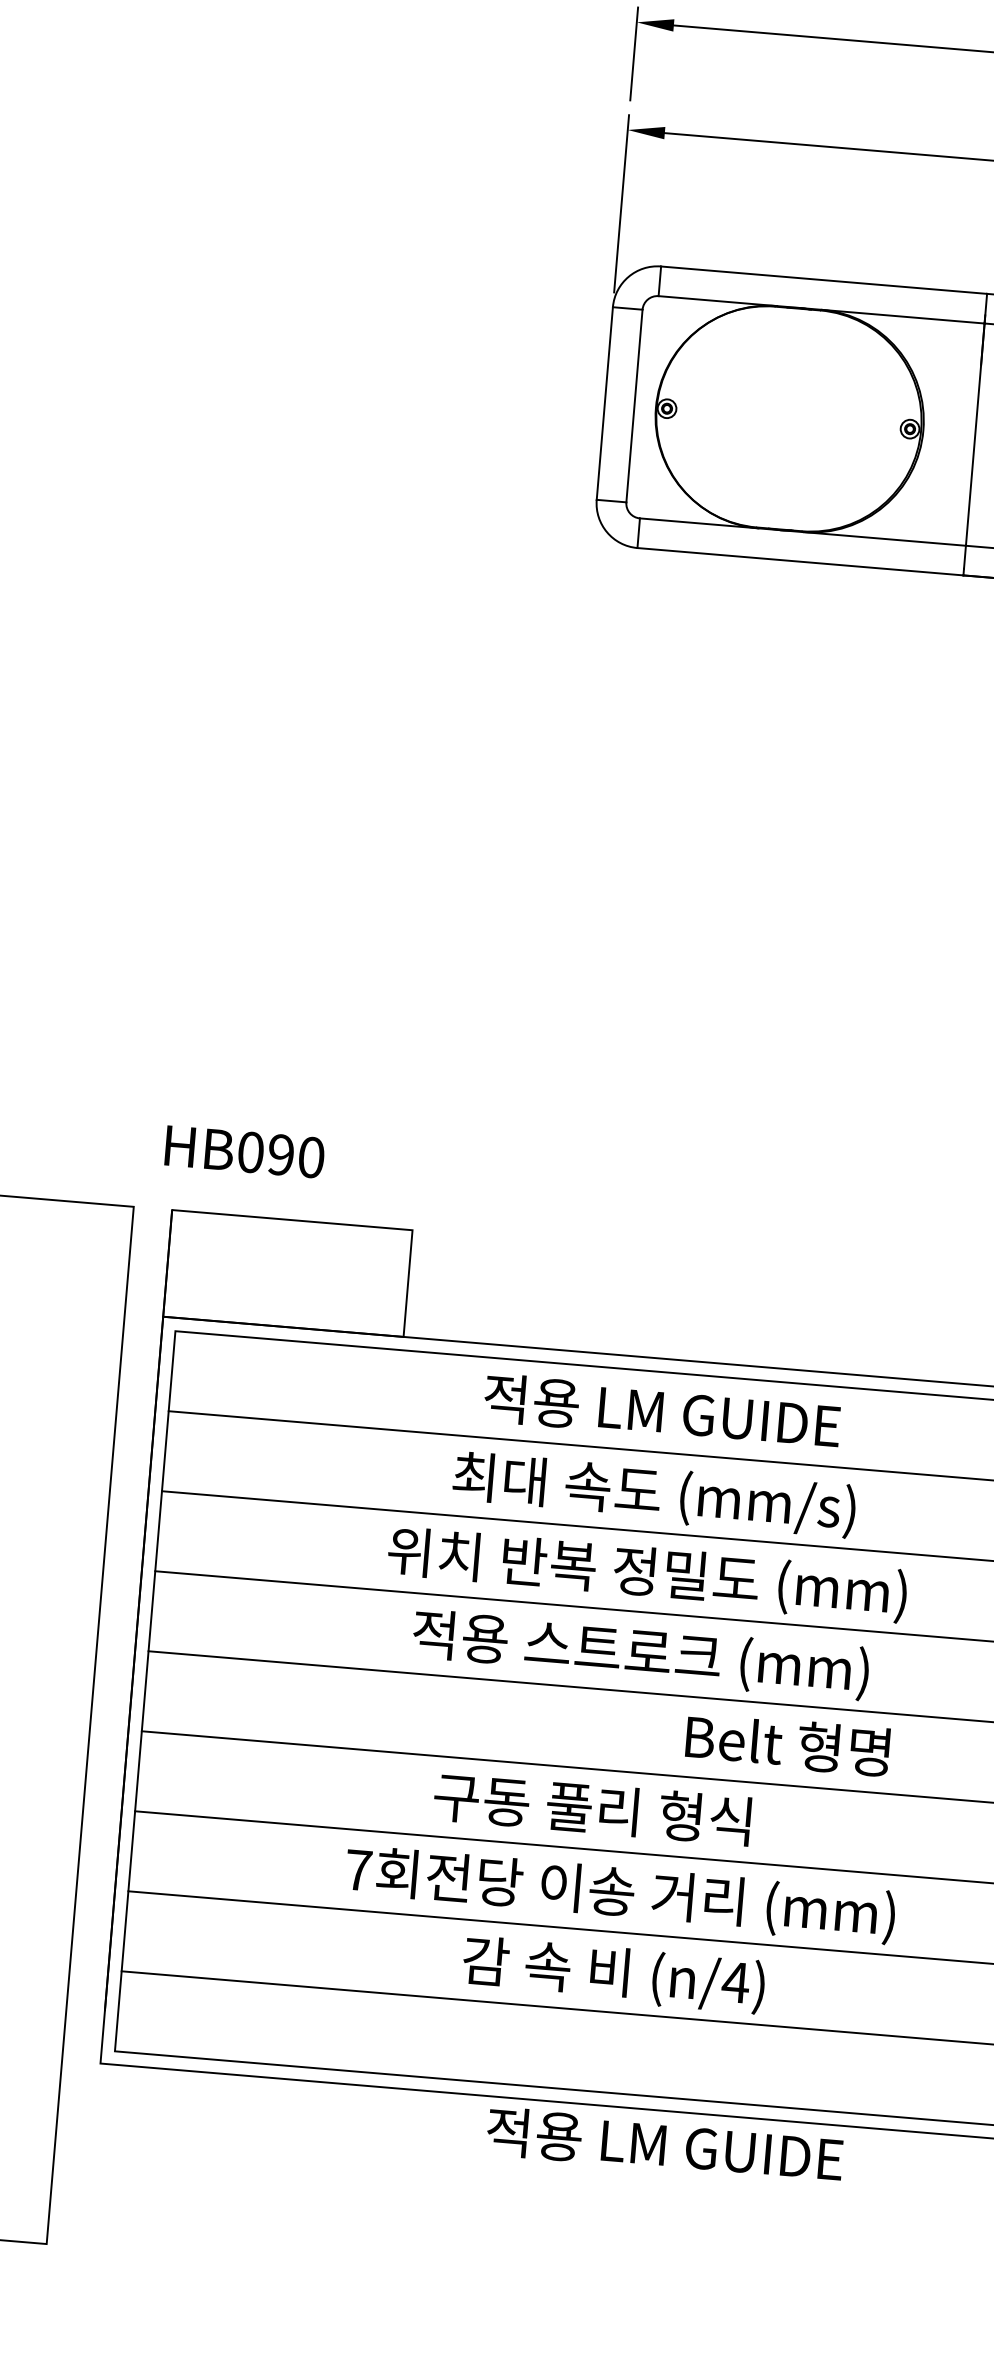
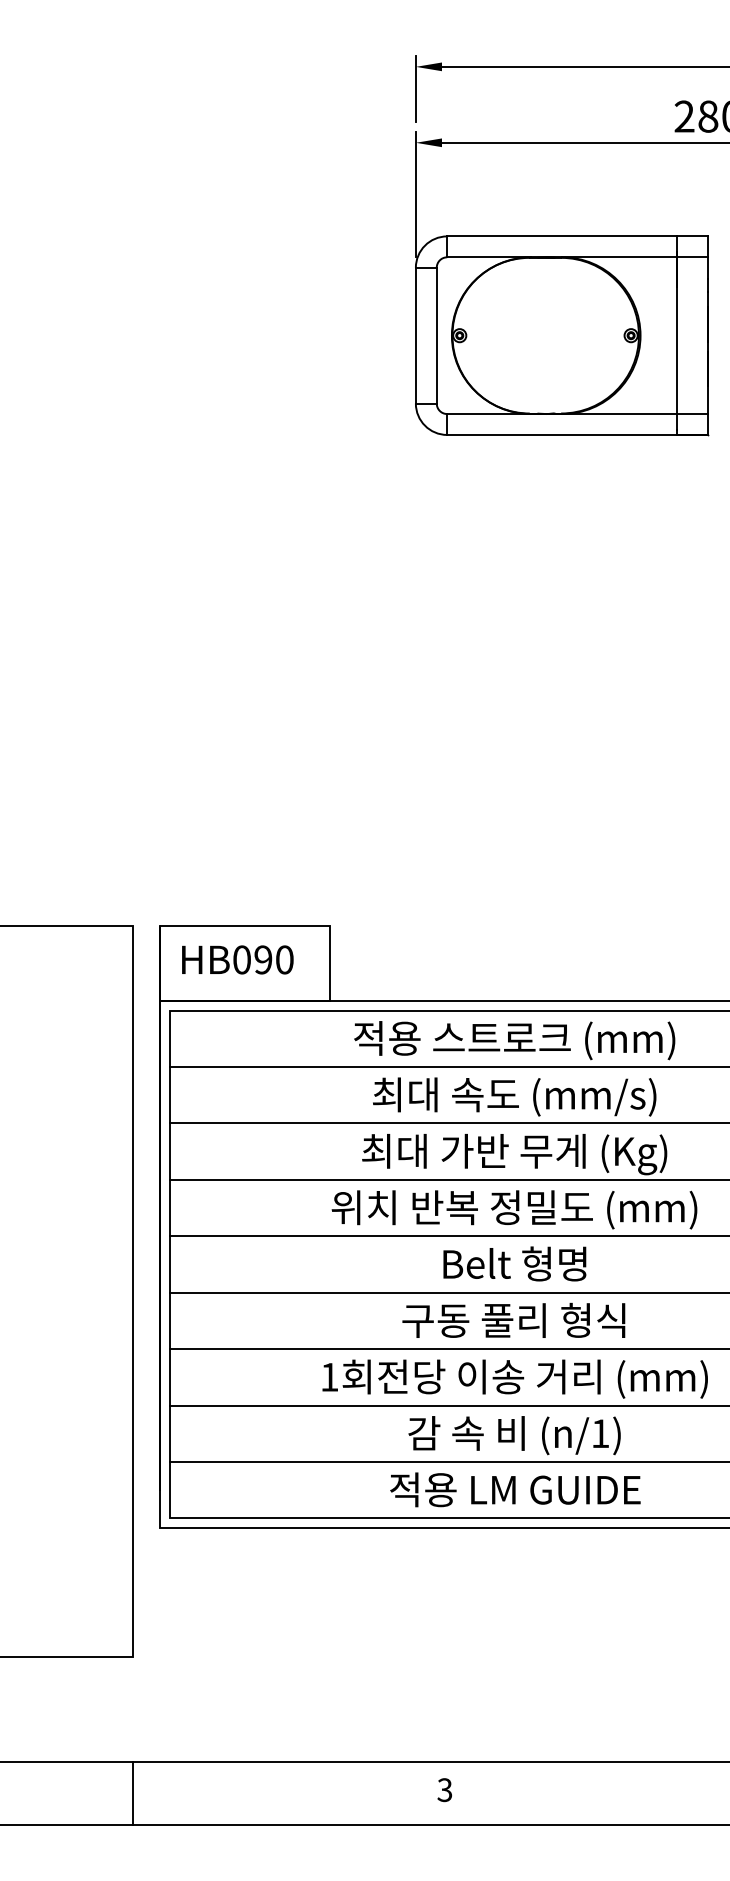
text: (244, 1151) -> (237, 959), moved
text: (660, 1414) -> (514, 1040), 적용 LM GUIDE -> 적용 스트로크 (mm)
text: (647, 1576) -> (514, 1154), 위치 반복 정밀도 (mm) -> 최대 가반 무게 (Kg)
text: (640, 1654) -> (514, 1209), 적용 스트로크 (mm) -> 위치 반복 정밀도 (mm)
text: (787, 1743) -> (514, 1263), moved
text: (592, 1807) -> (513, 1319), moved
text: (358, 1870) -> (329, 1377), 7 -> 1
text: (735, 1982) -> (600, 1433), (n/4) -> (n/1)
text: (665, 2144) -> (515, 1489), moved

